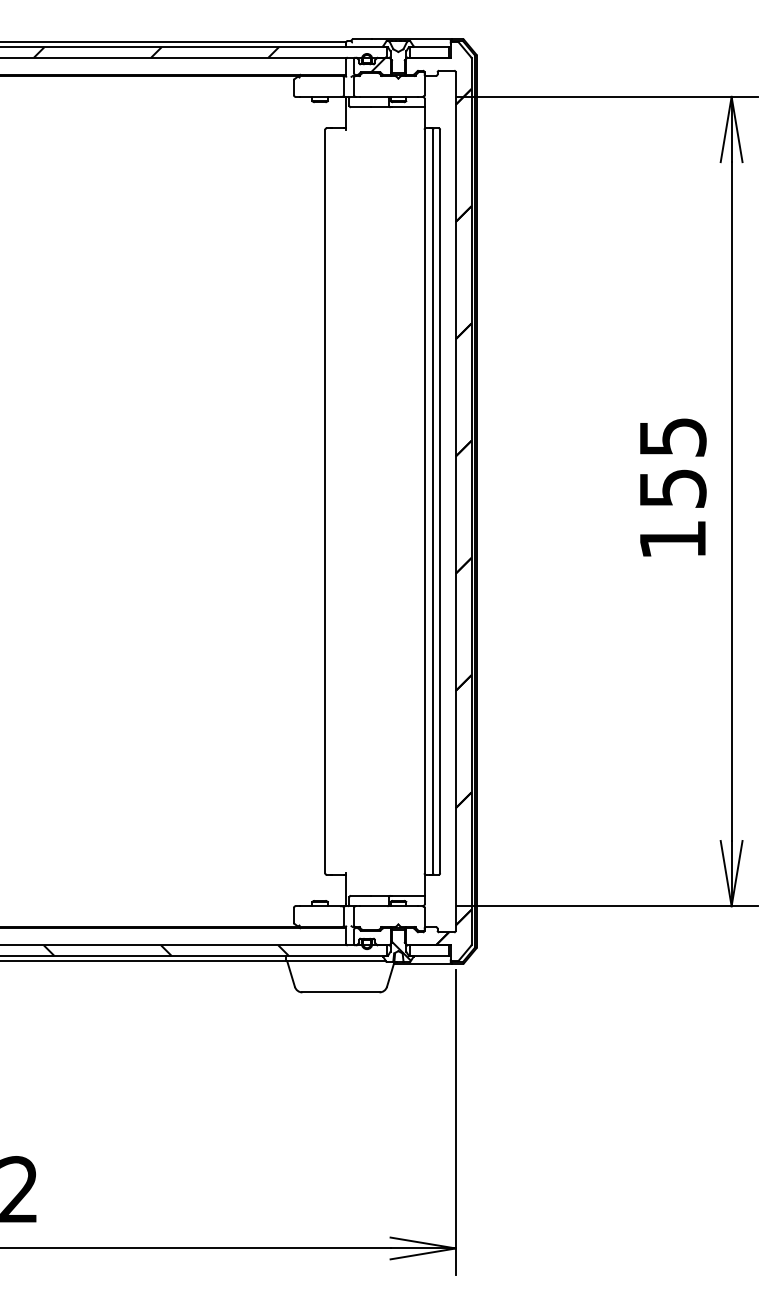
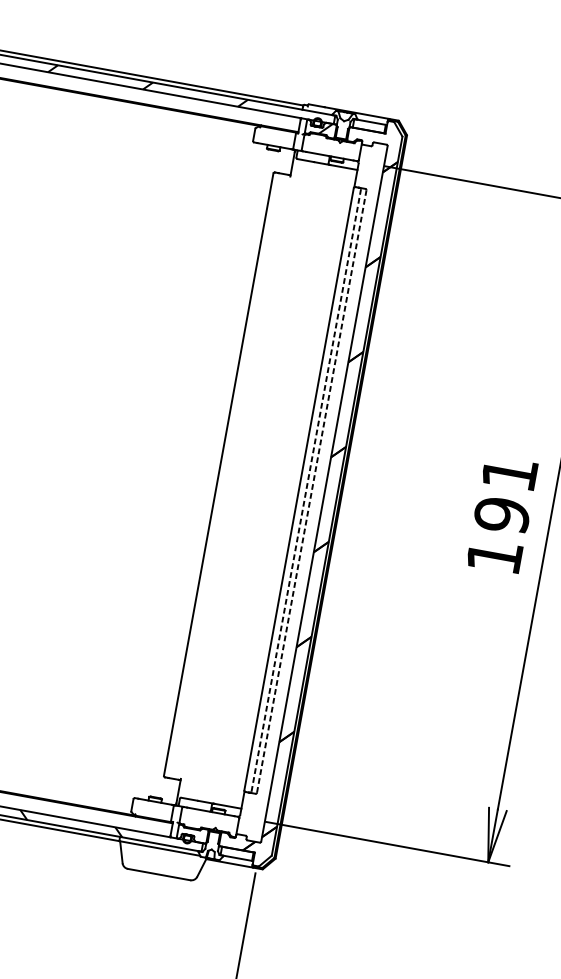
text: (672, 463) -> (505, 494), 155 -> 191
line: (433, 501) -> (306, 490), solid -> dashed
line: (440, 501) -> (312, 491), solid -> dashed
hatch: (400, 950) -> (213, 849), removed

